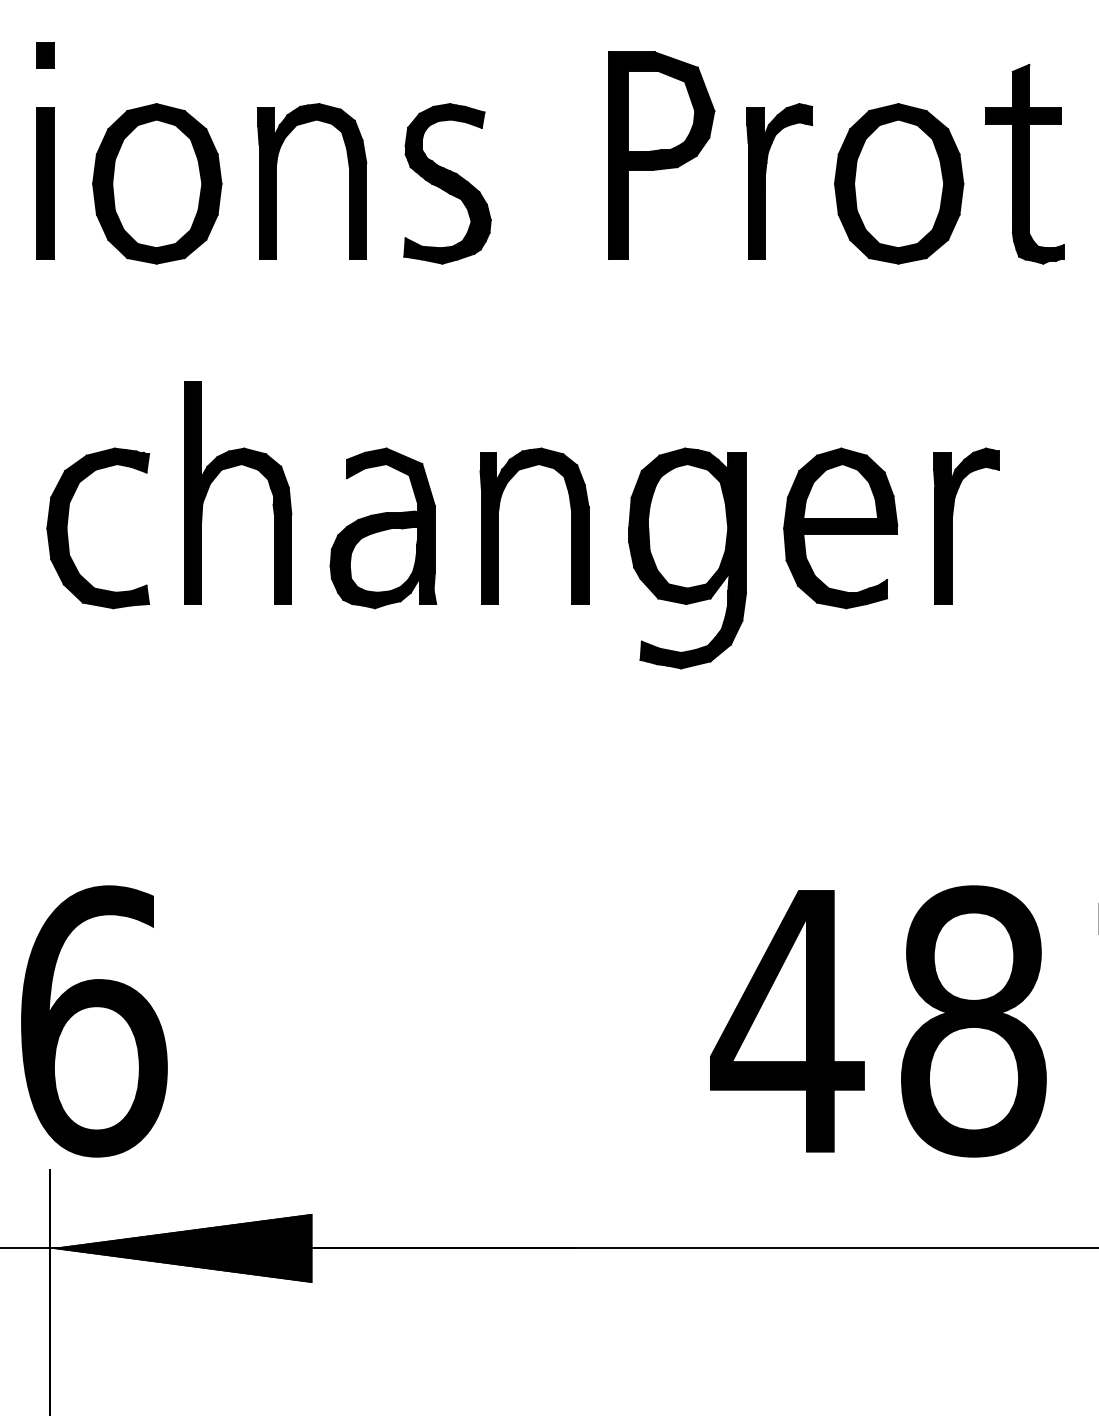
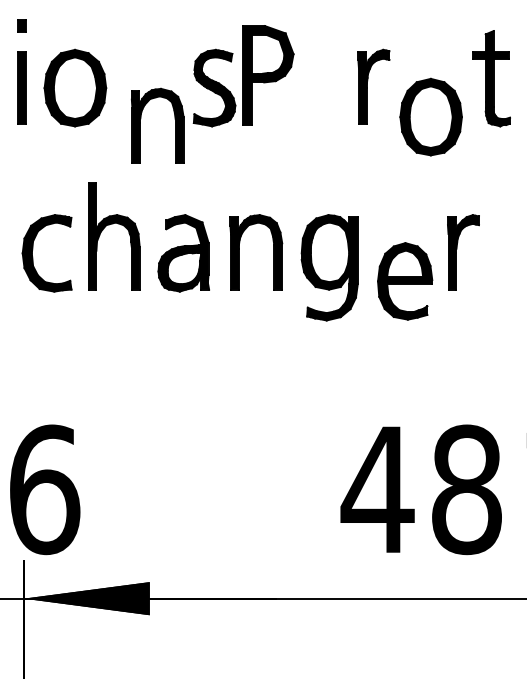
part: (662, 155) -> (268, 75), moved
part: (276, 180) -> (140, 125), moved
part: (897, 182) -> (430, 116), moved
part: (841, 528) -> (405, 281), moved

